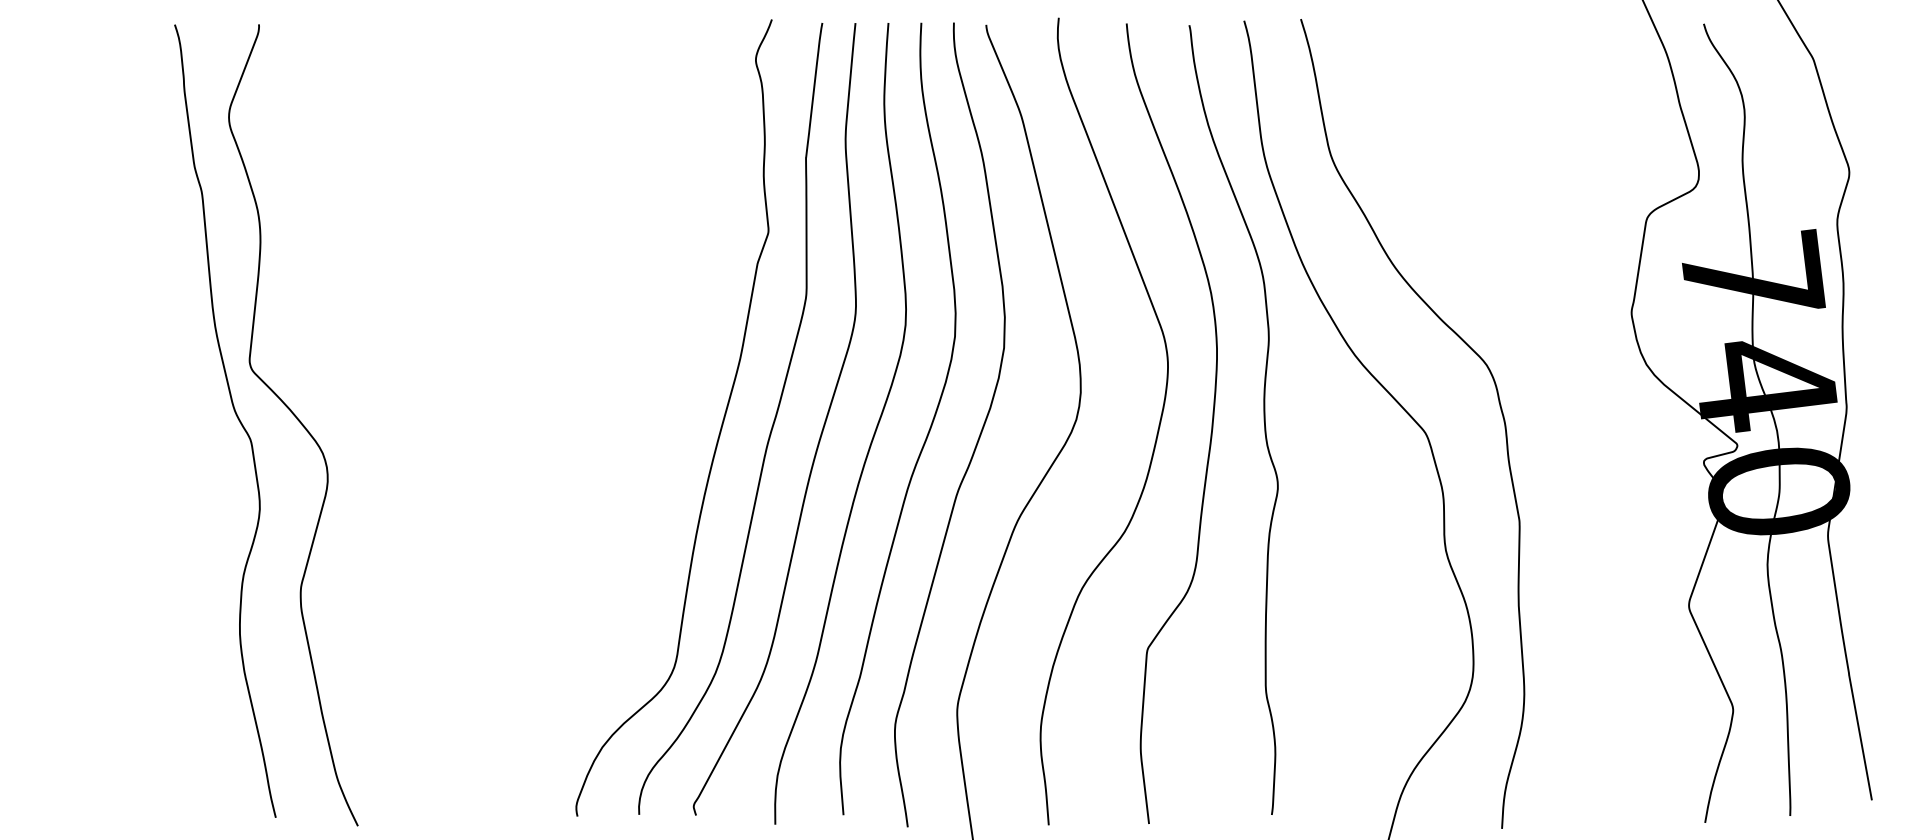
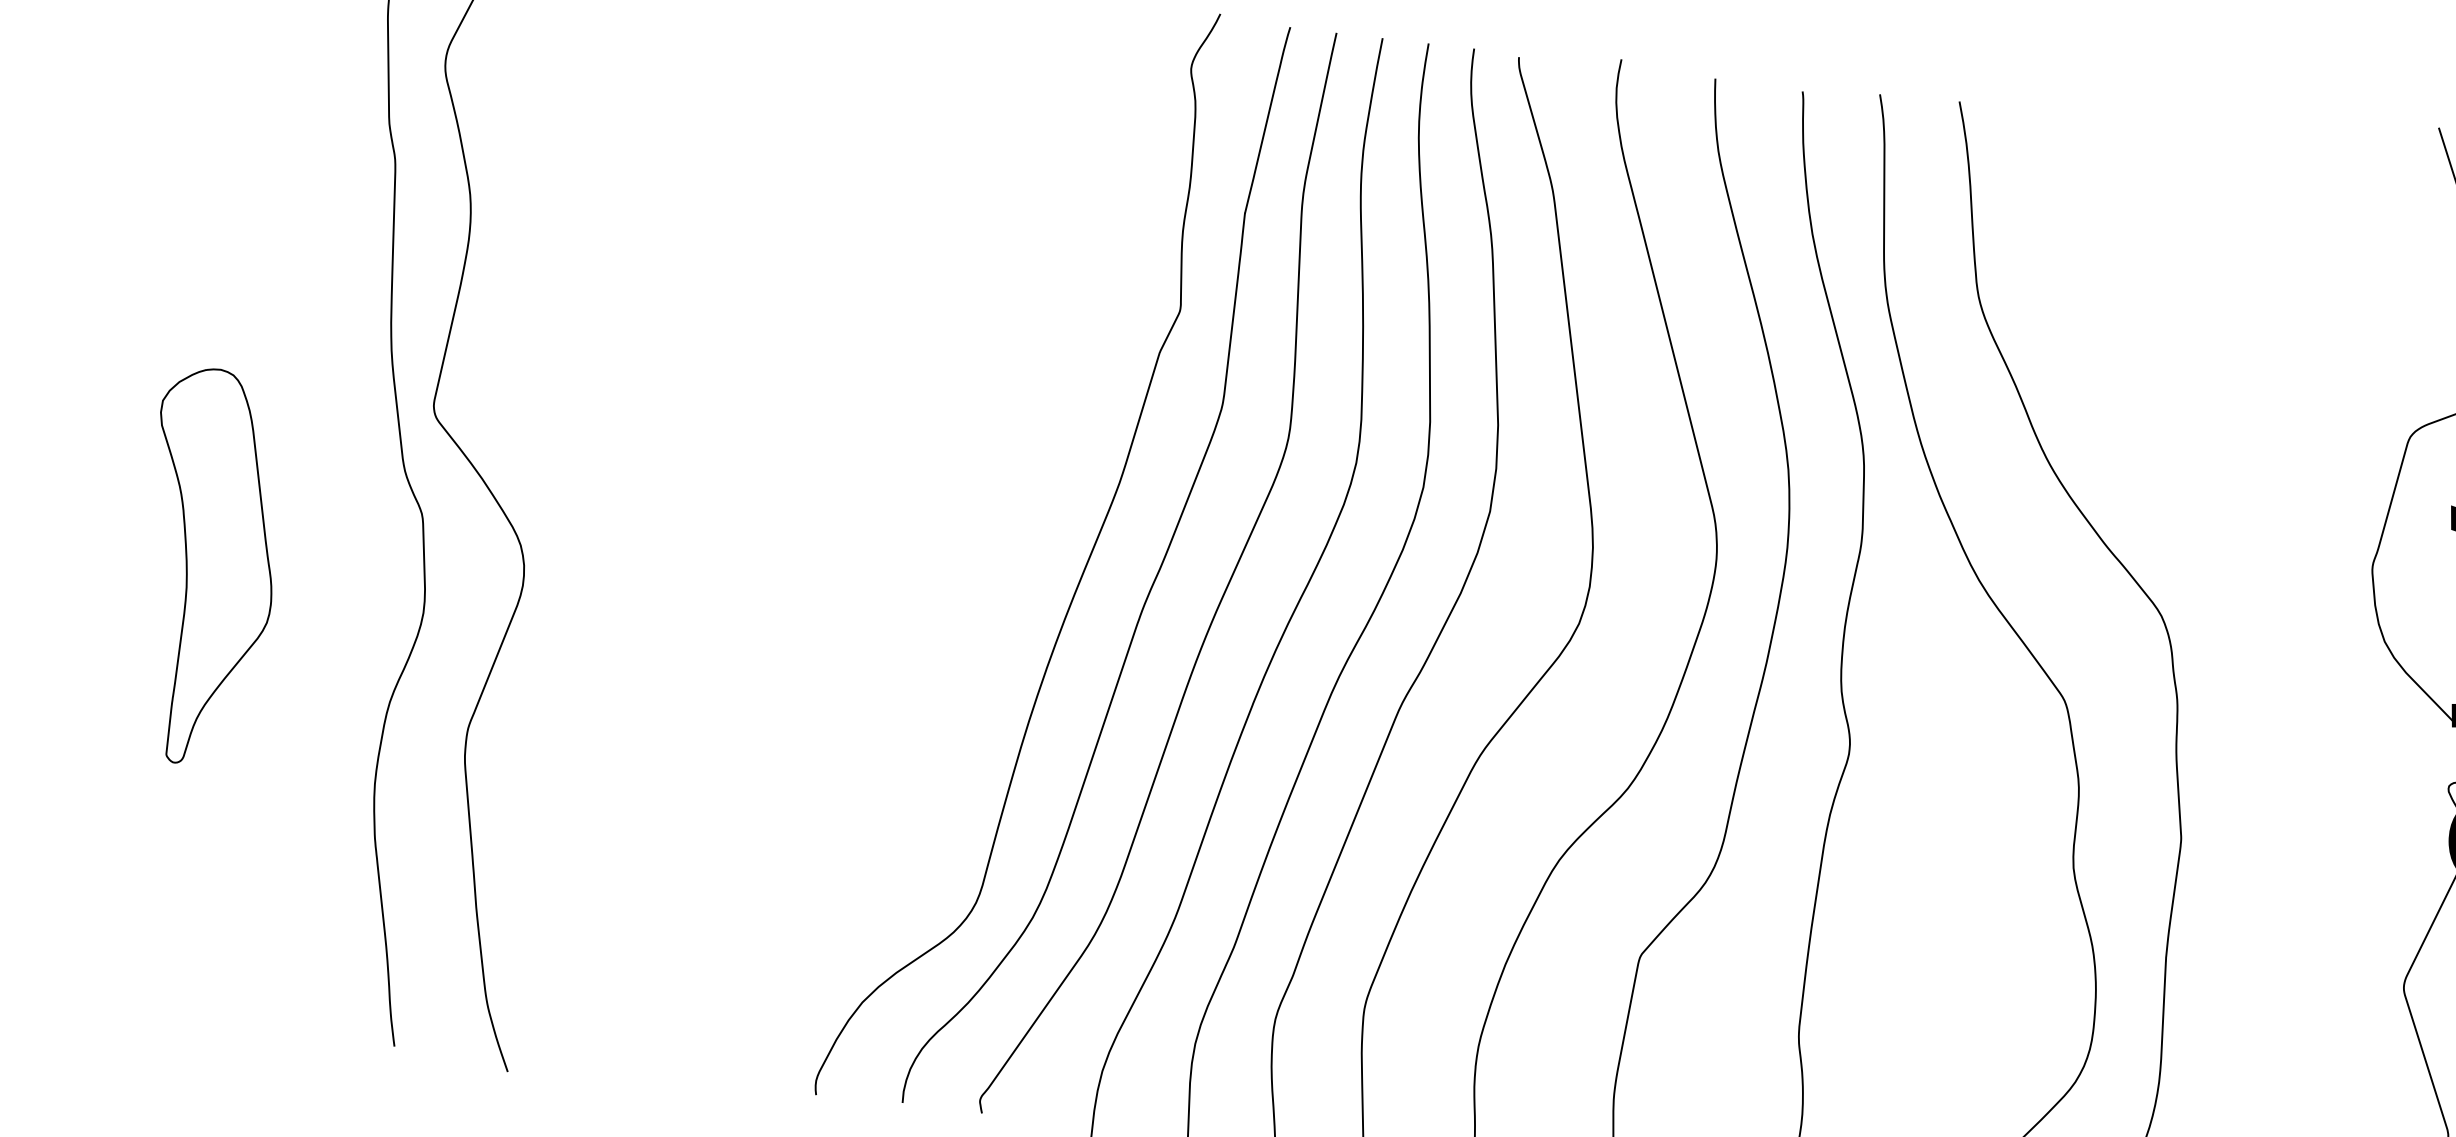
part: (104, 494) -> (208, 566), added

